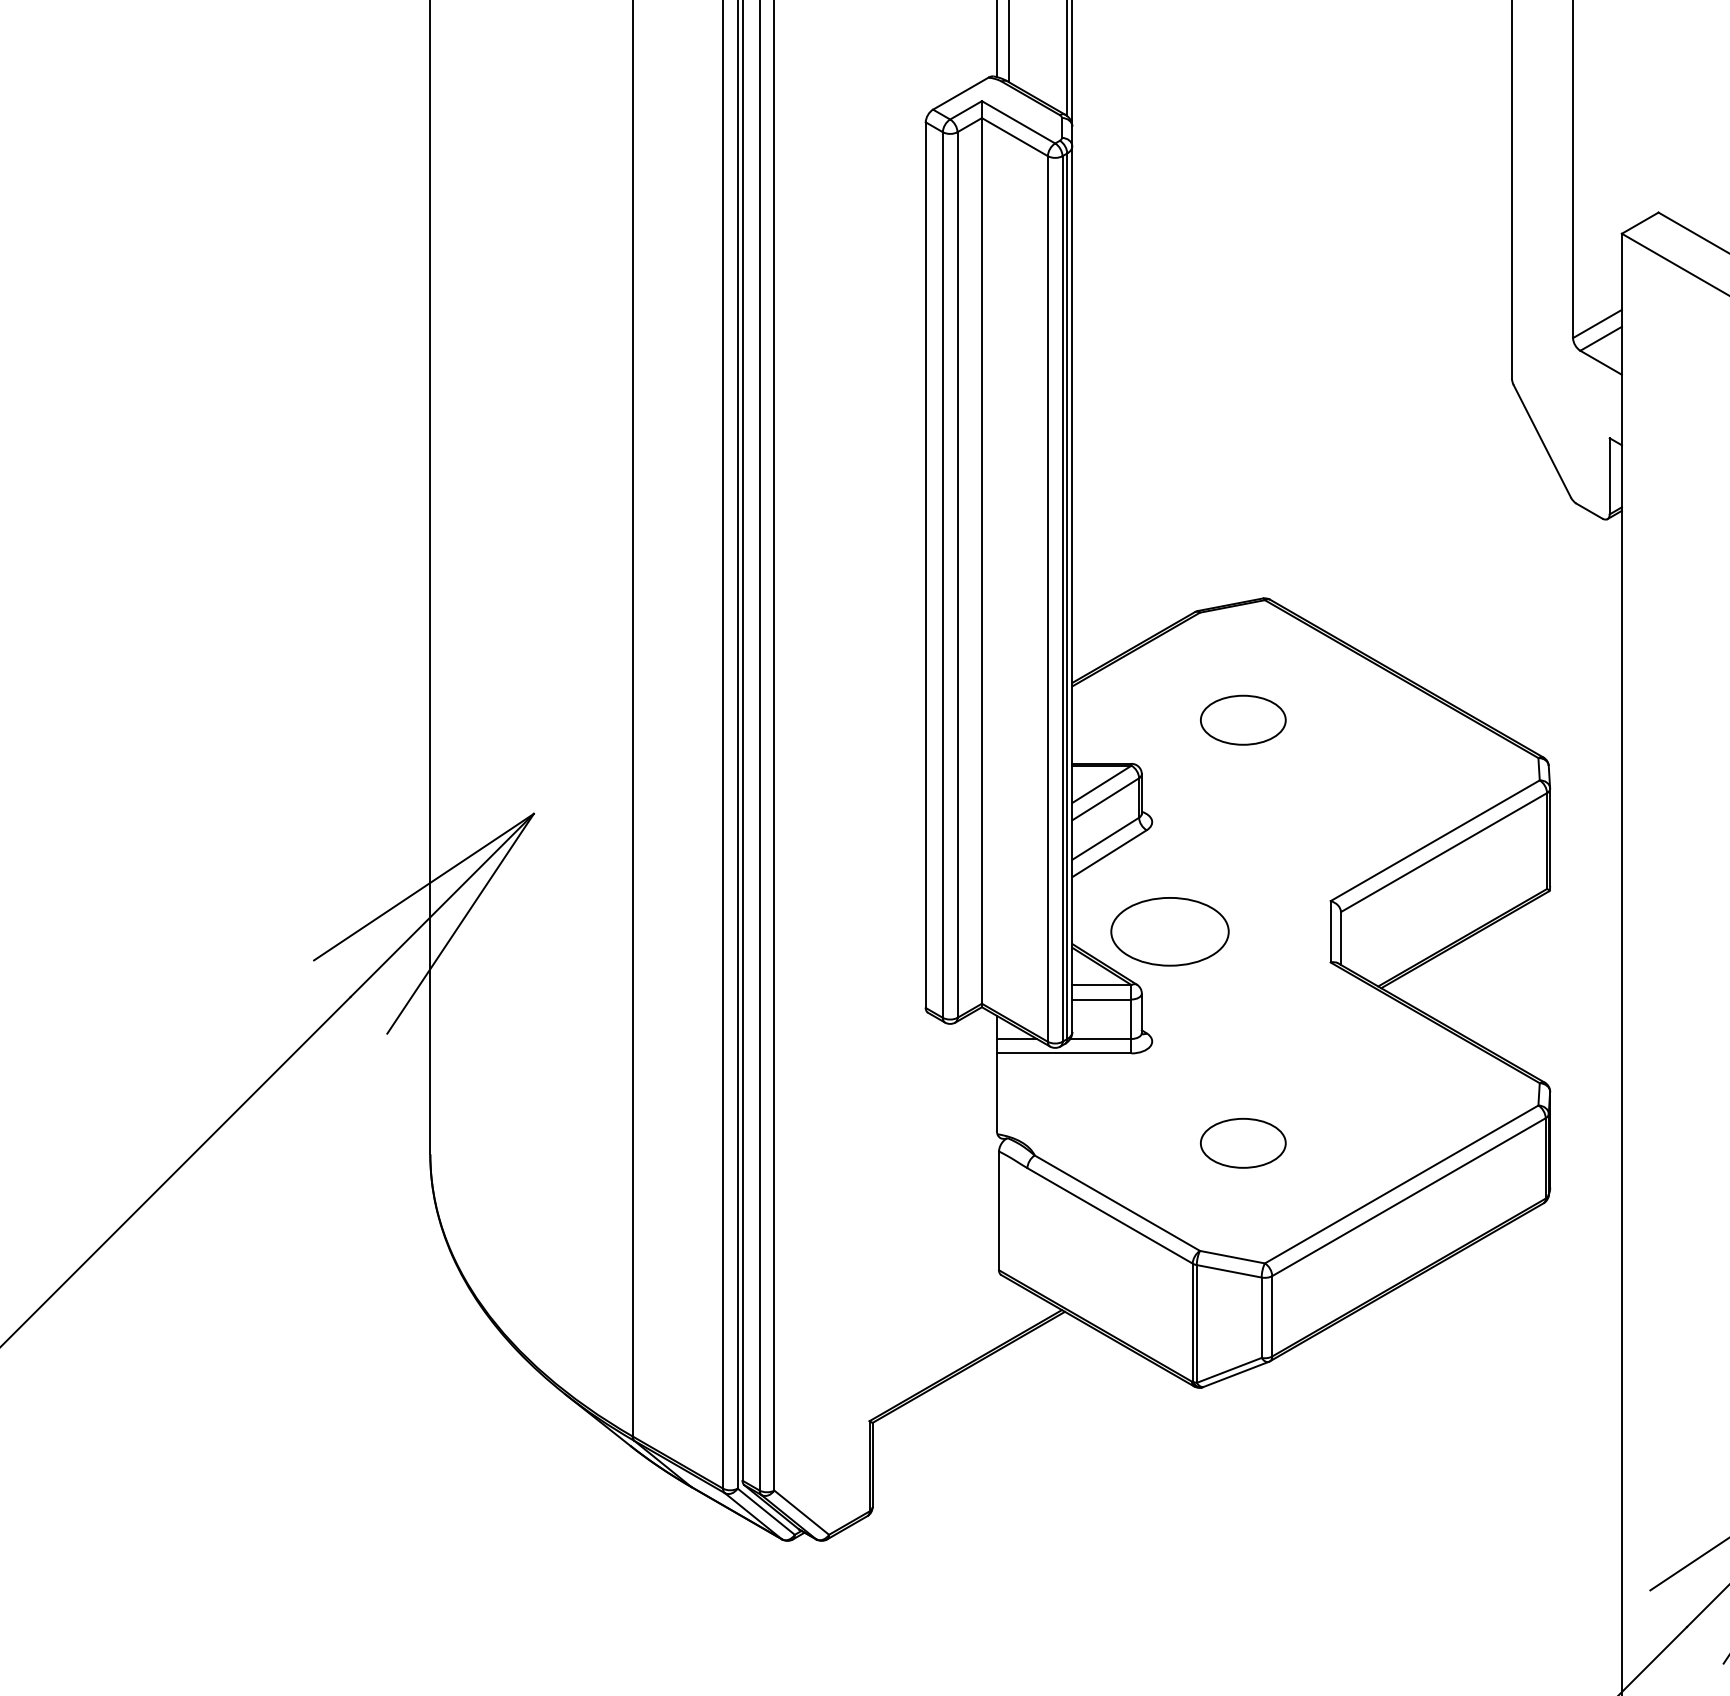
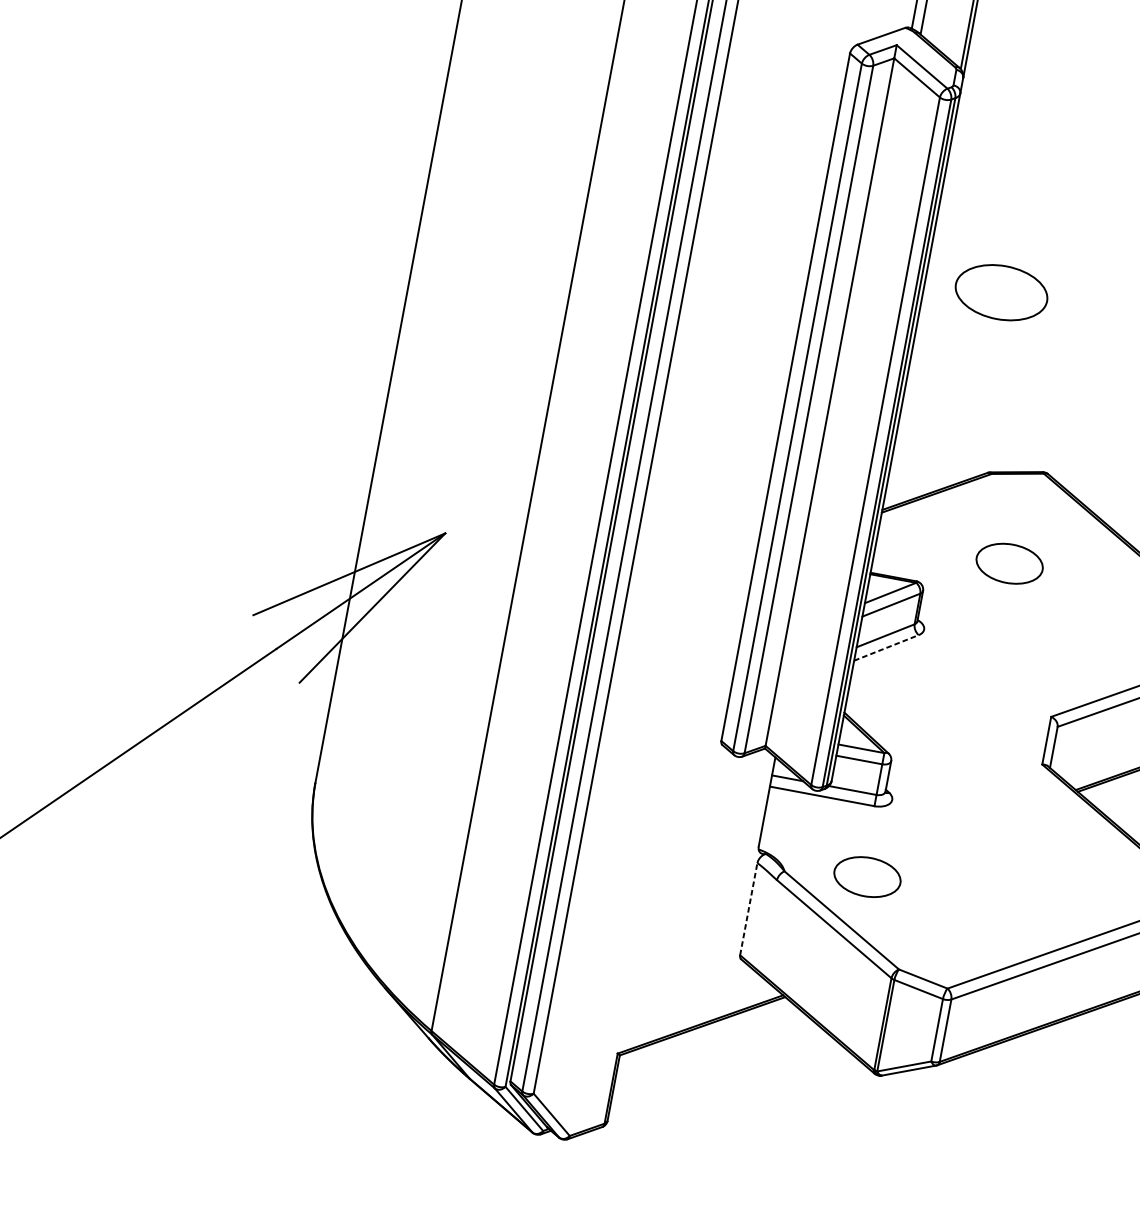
line: (1109, 853) -> (886, 647), solid -> dashed
part: (1169, 931) -> (1001, 292), moved
part: (1243, 1142) -> (867, 876), moved
line: (999, 1210) -> (749, 908), solid -> dashed

